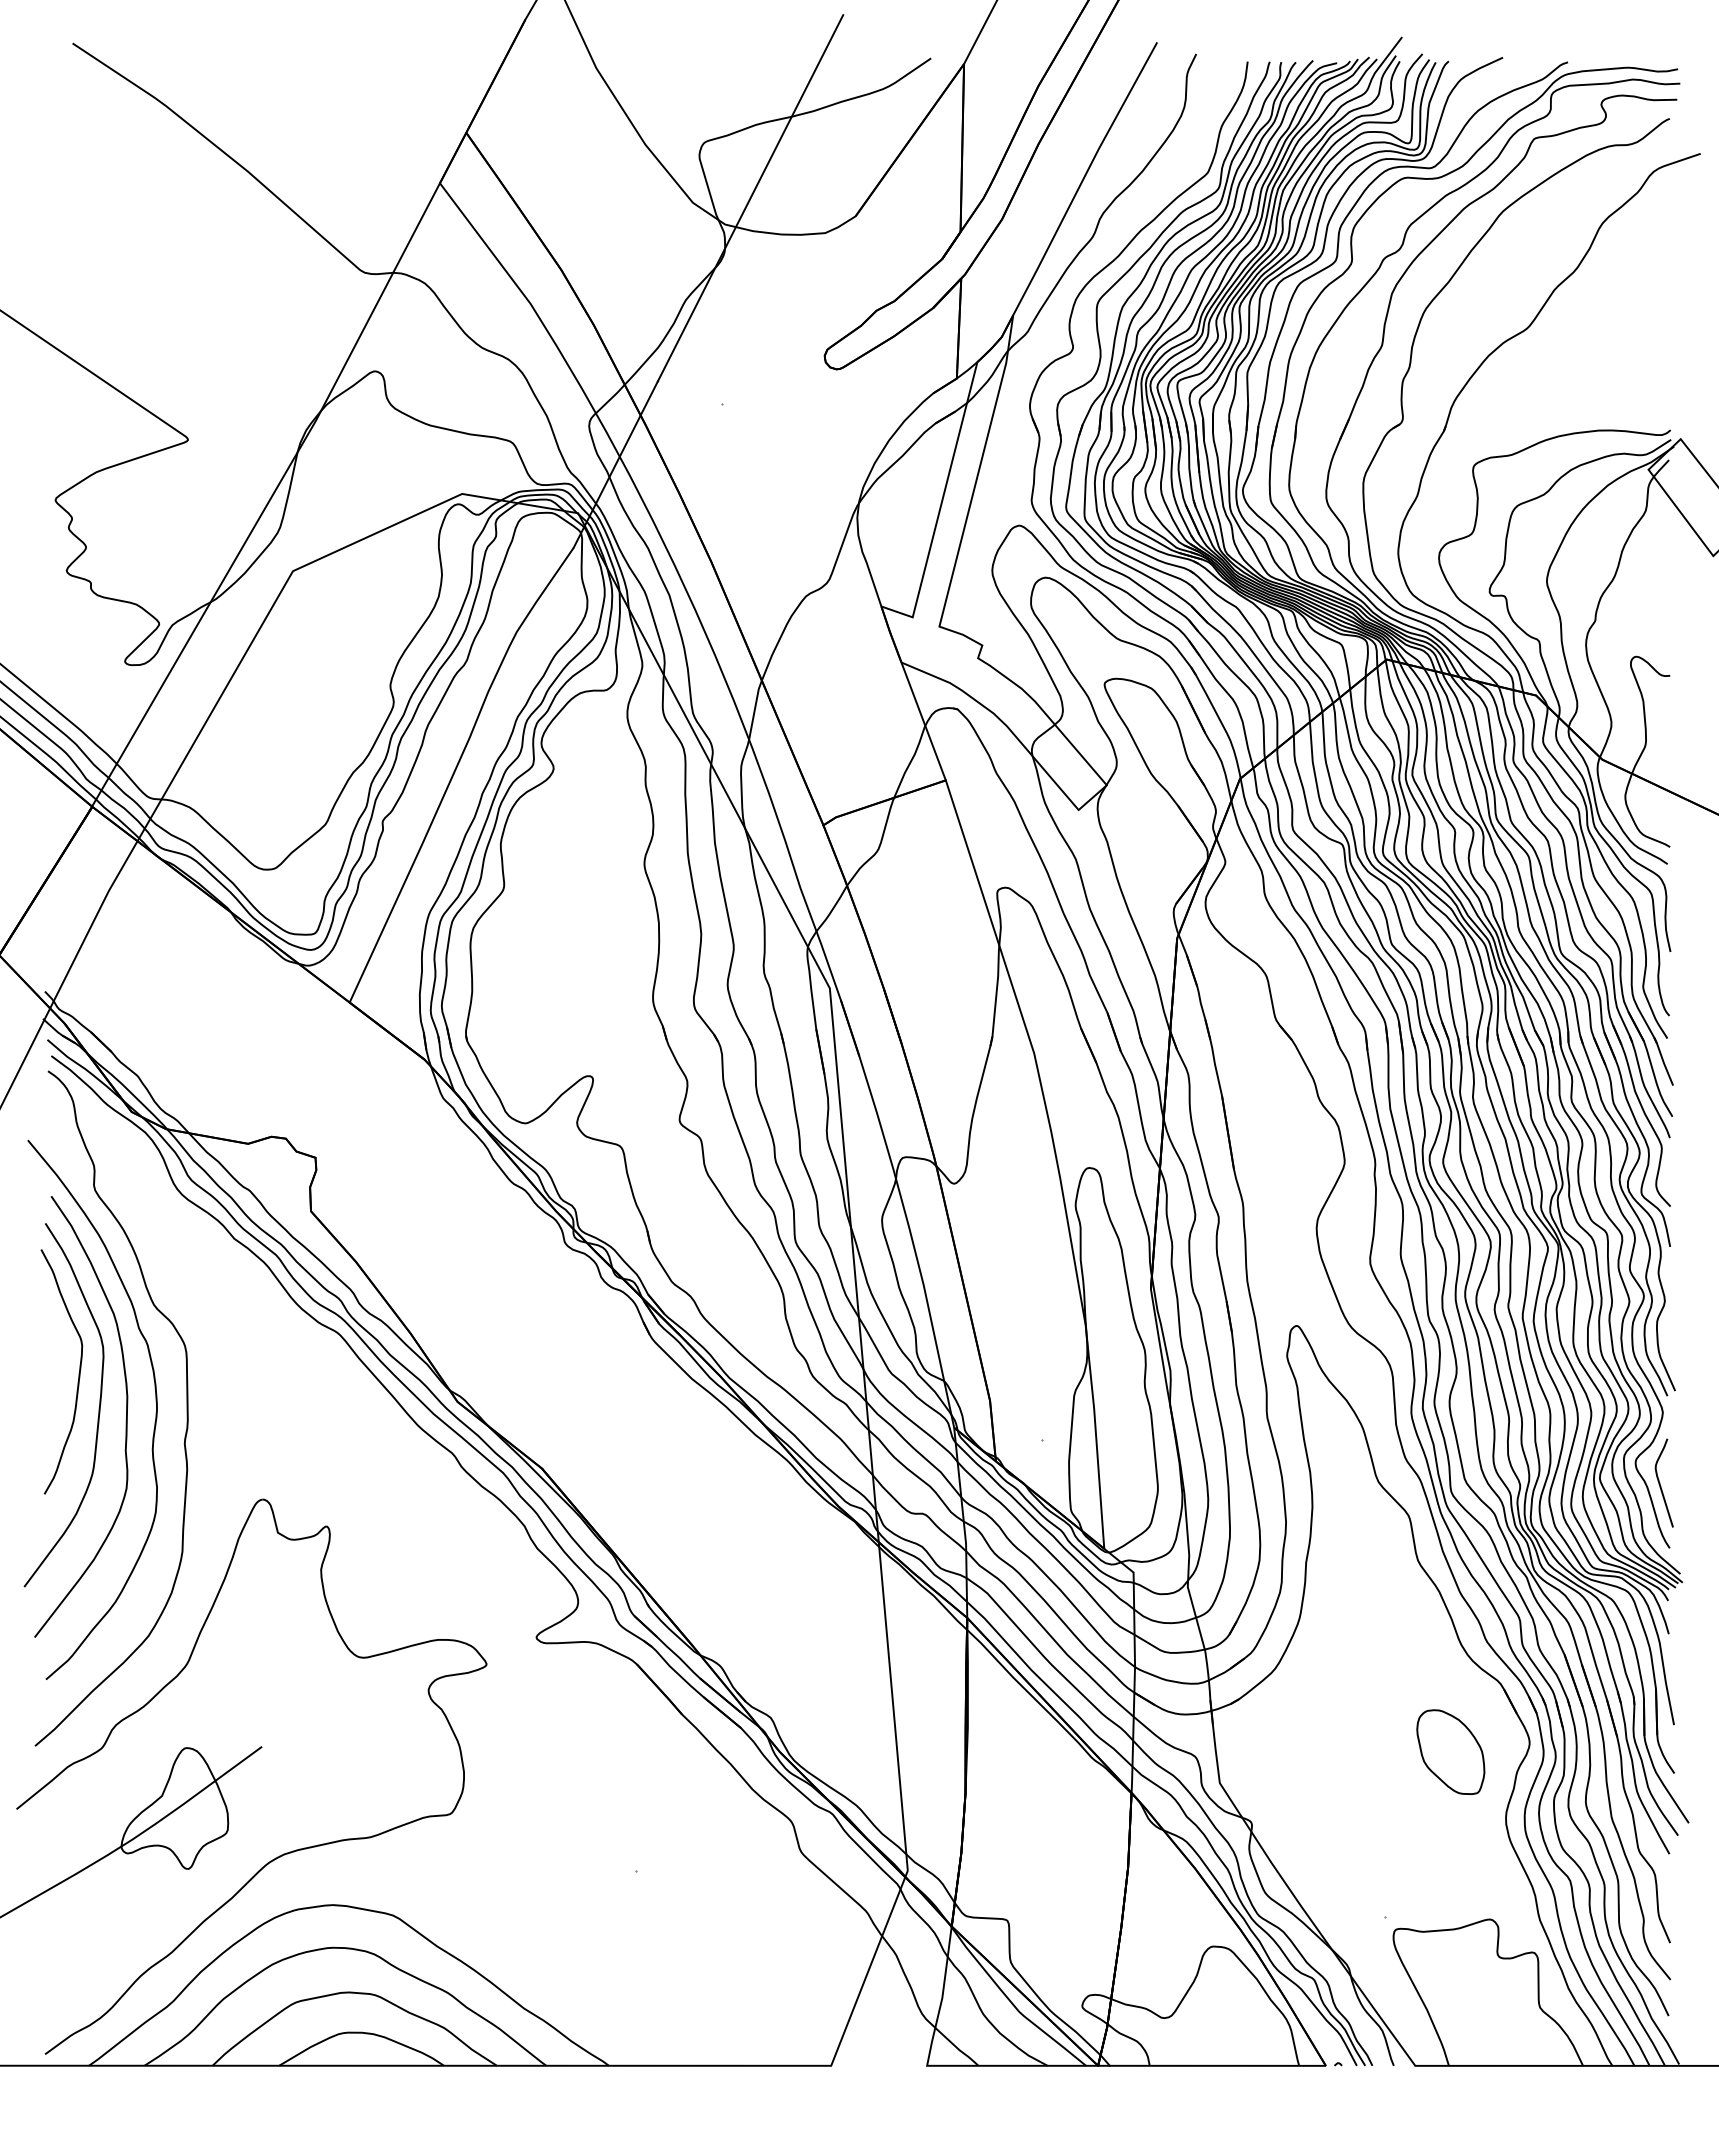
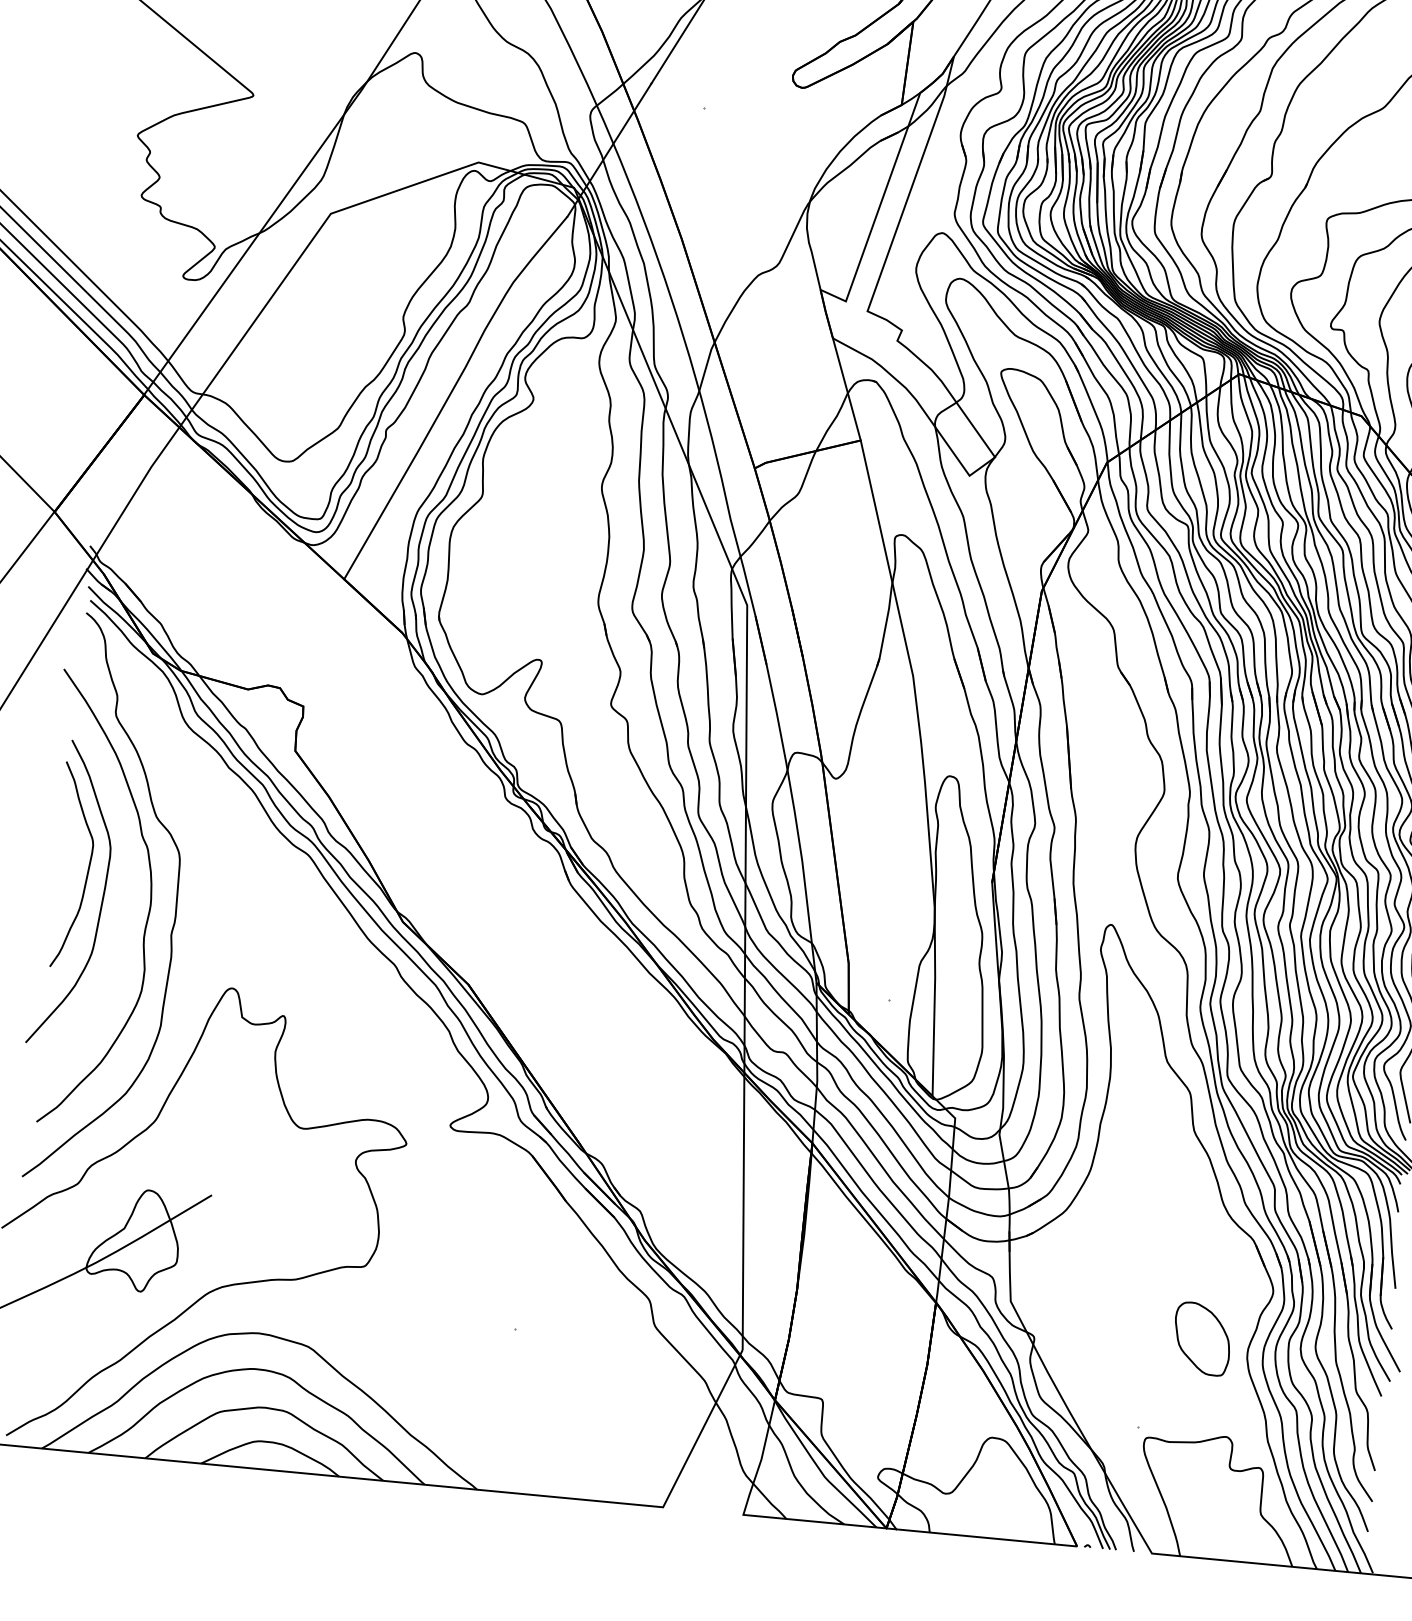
curve: (125, 1420) -> (123, 911), removed
part: (1450, 1751) -> (1202, 1338), moved

